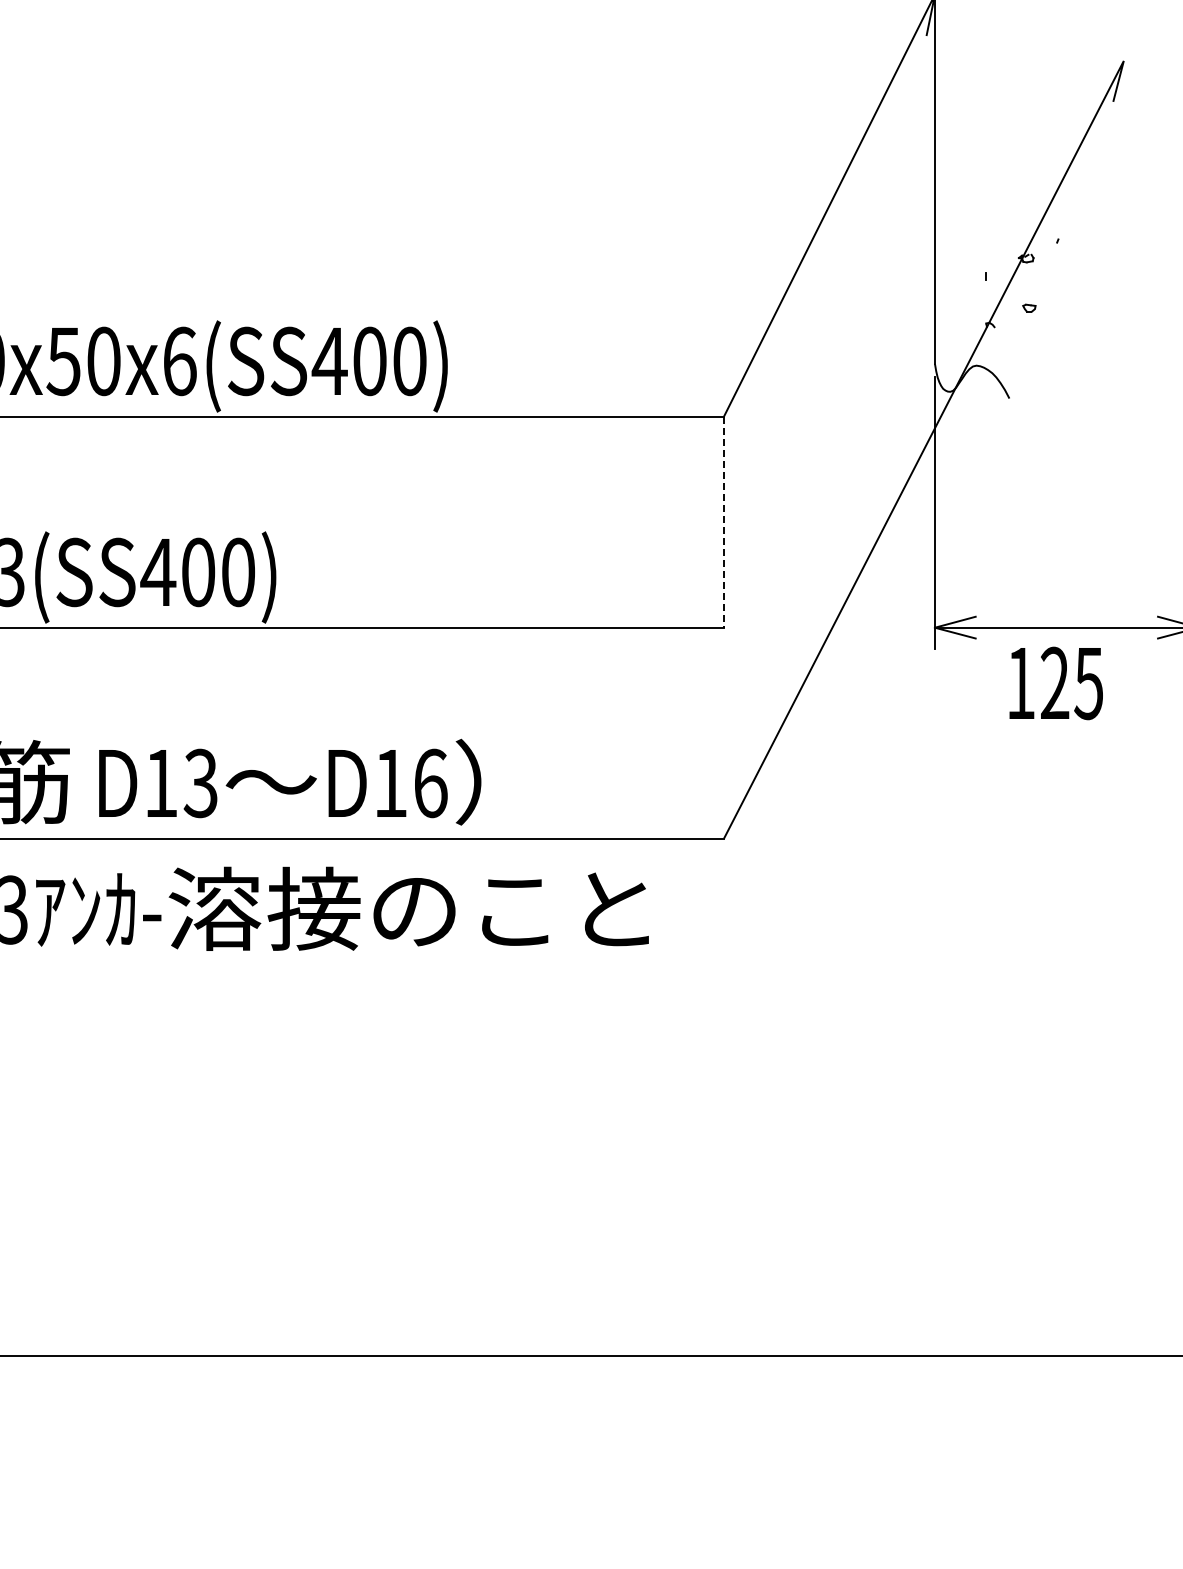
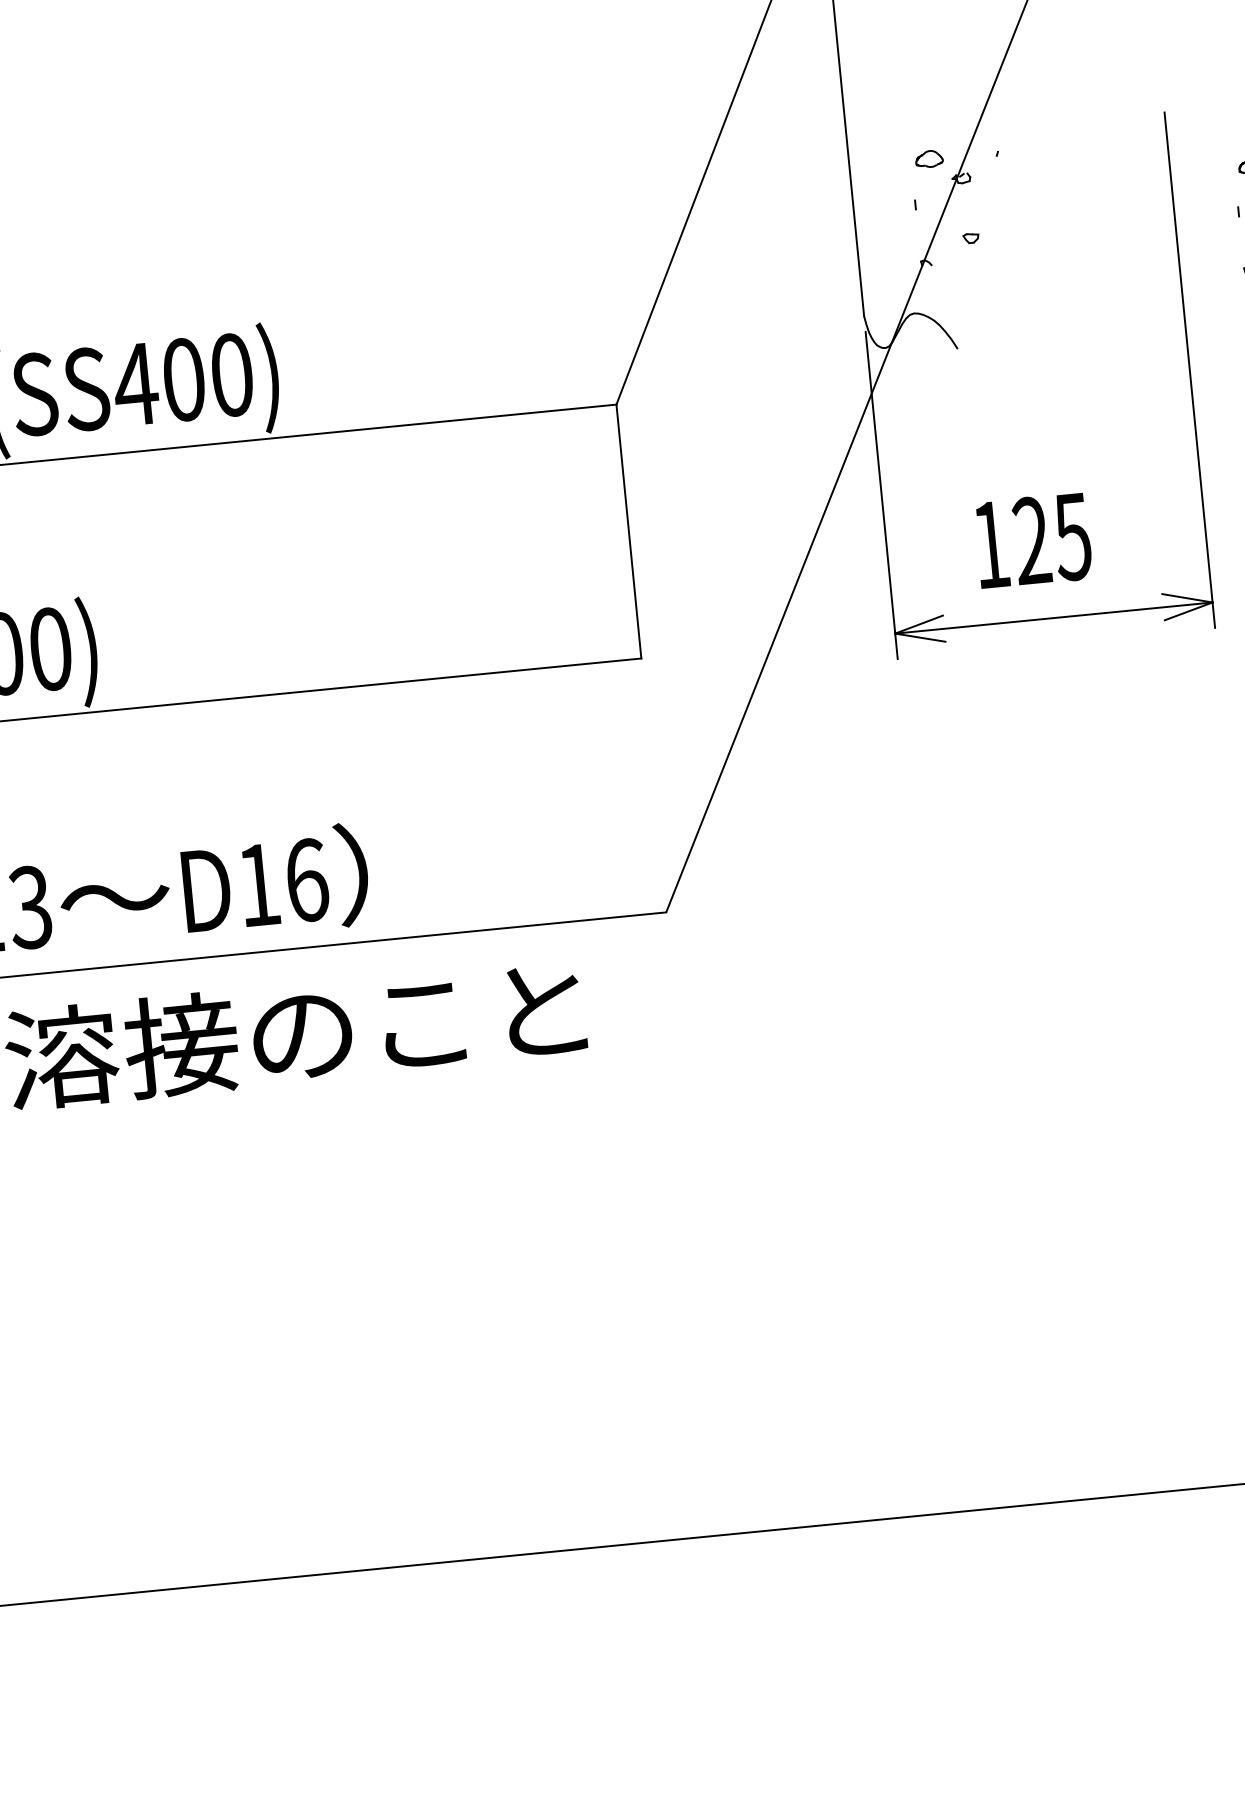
part: (1001, 239) -> (929, 158), added
line: (723, 522) -> (628, 531), dashed -> solid
text: (1055, 683) -> (1032, 540), moved

